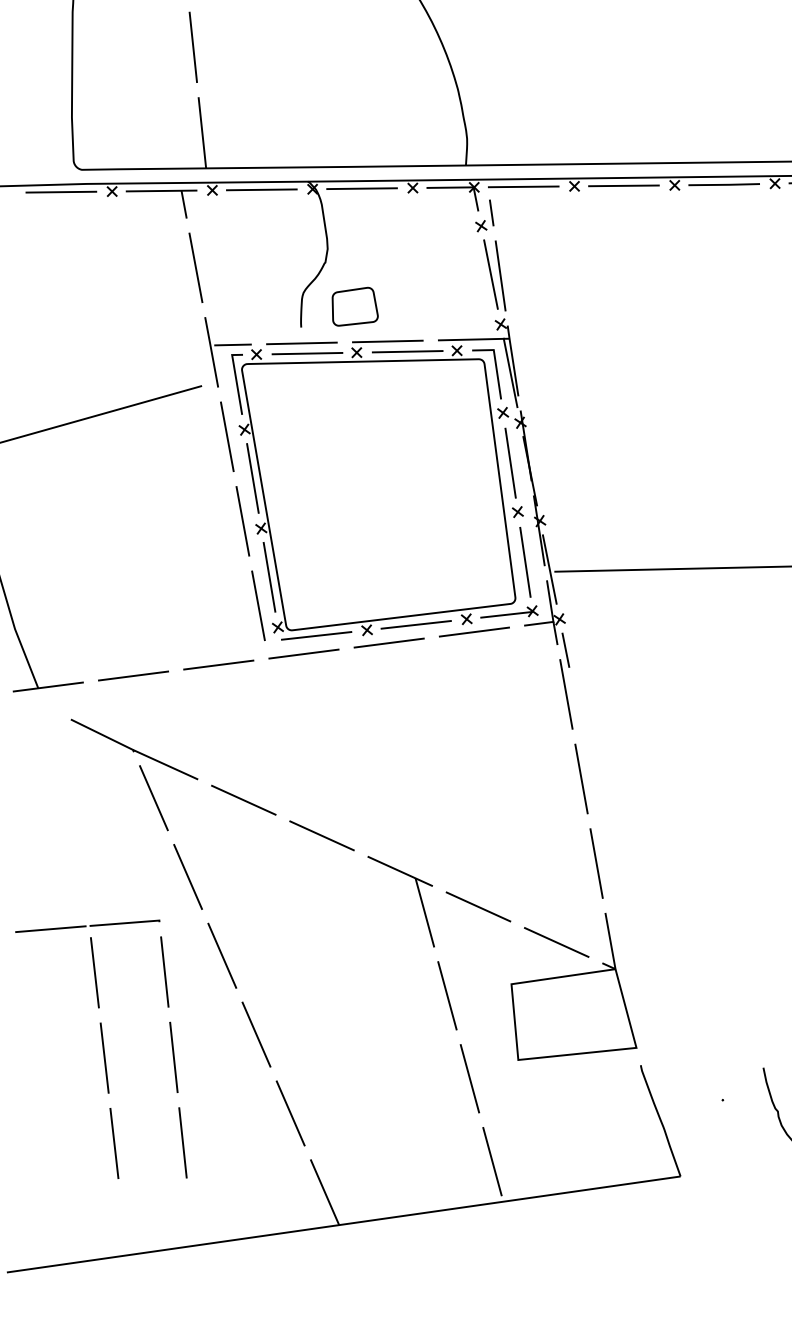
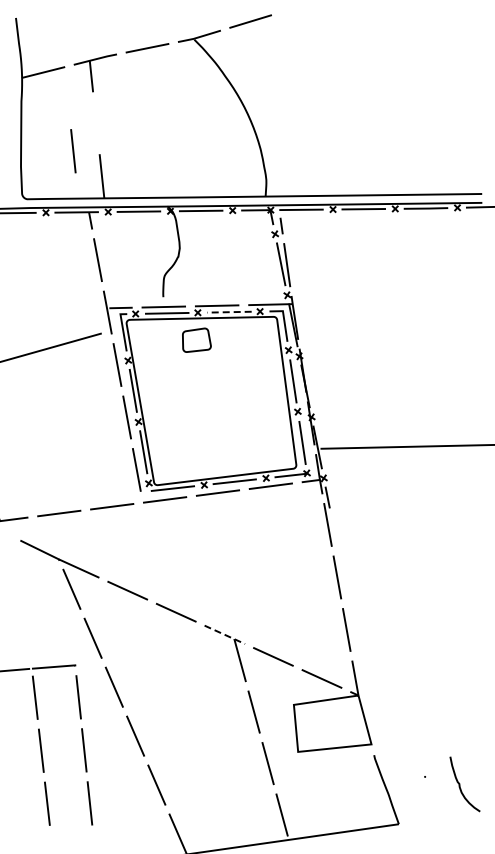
line: (193, 47) -> (73, 151), moved
part: (354, 305) -> (196, 339), moved
line: (406, 352) -> (228, 312), solid -> dashed
line: (401, 872) -> (225, 635), solid -> dashed

